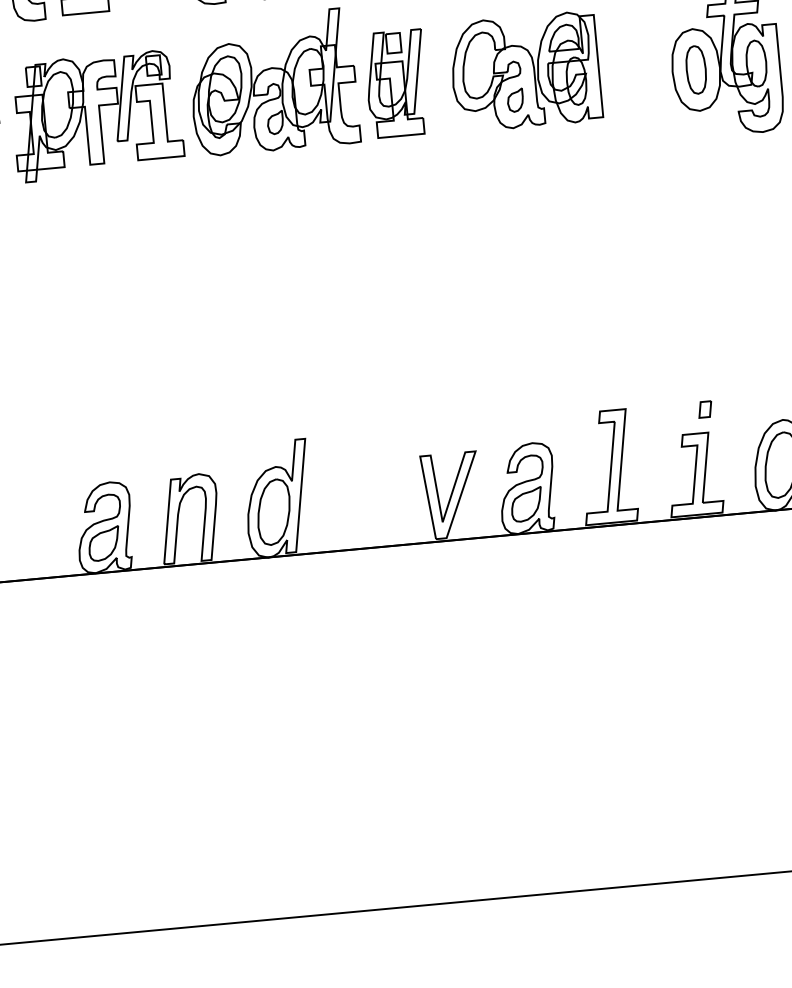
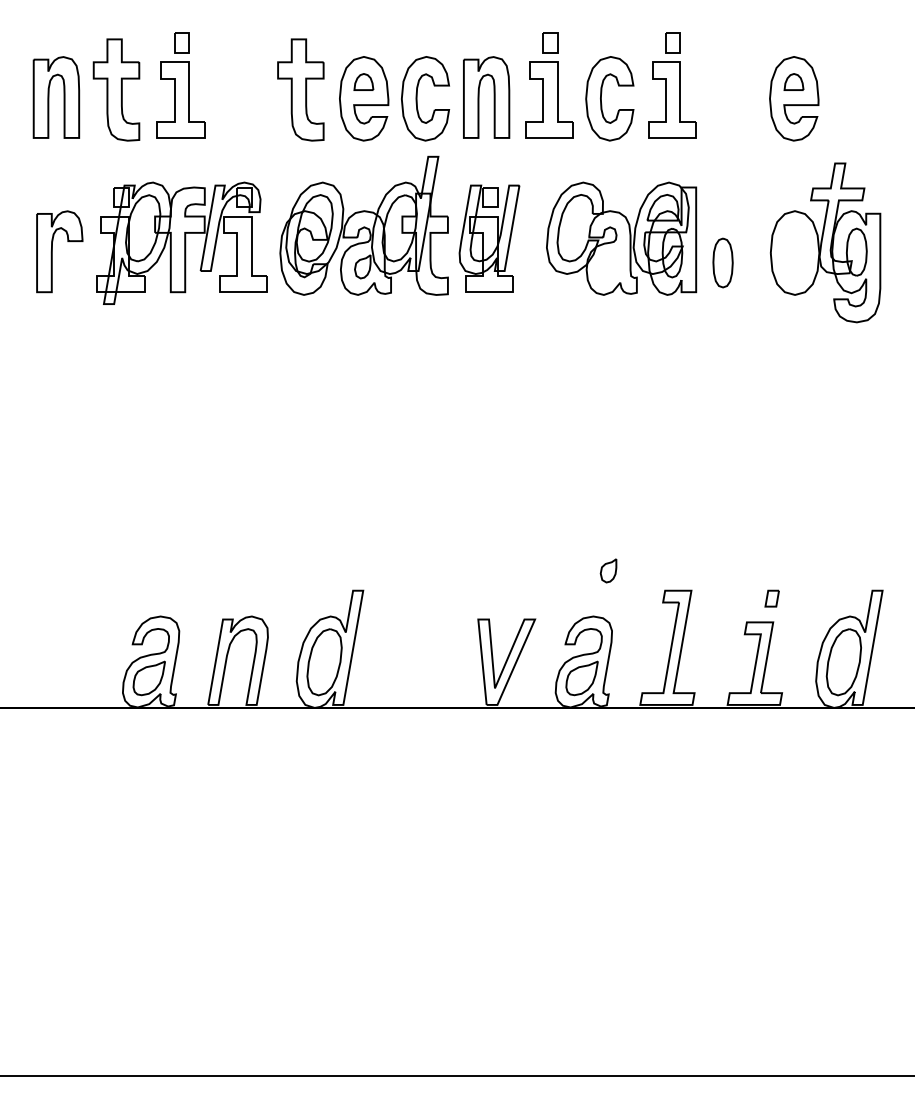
part: (695, 69) -> (722, 262), moved
part: (515, 100) -> (608, 570), moved

